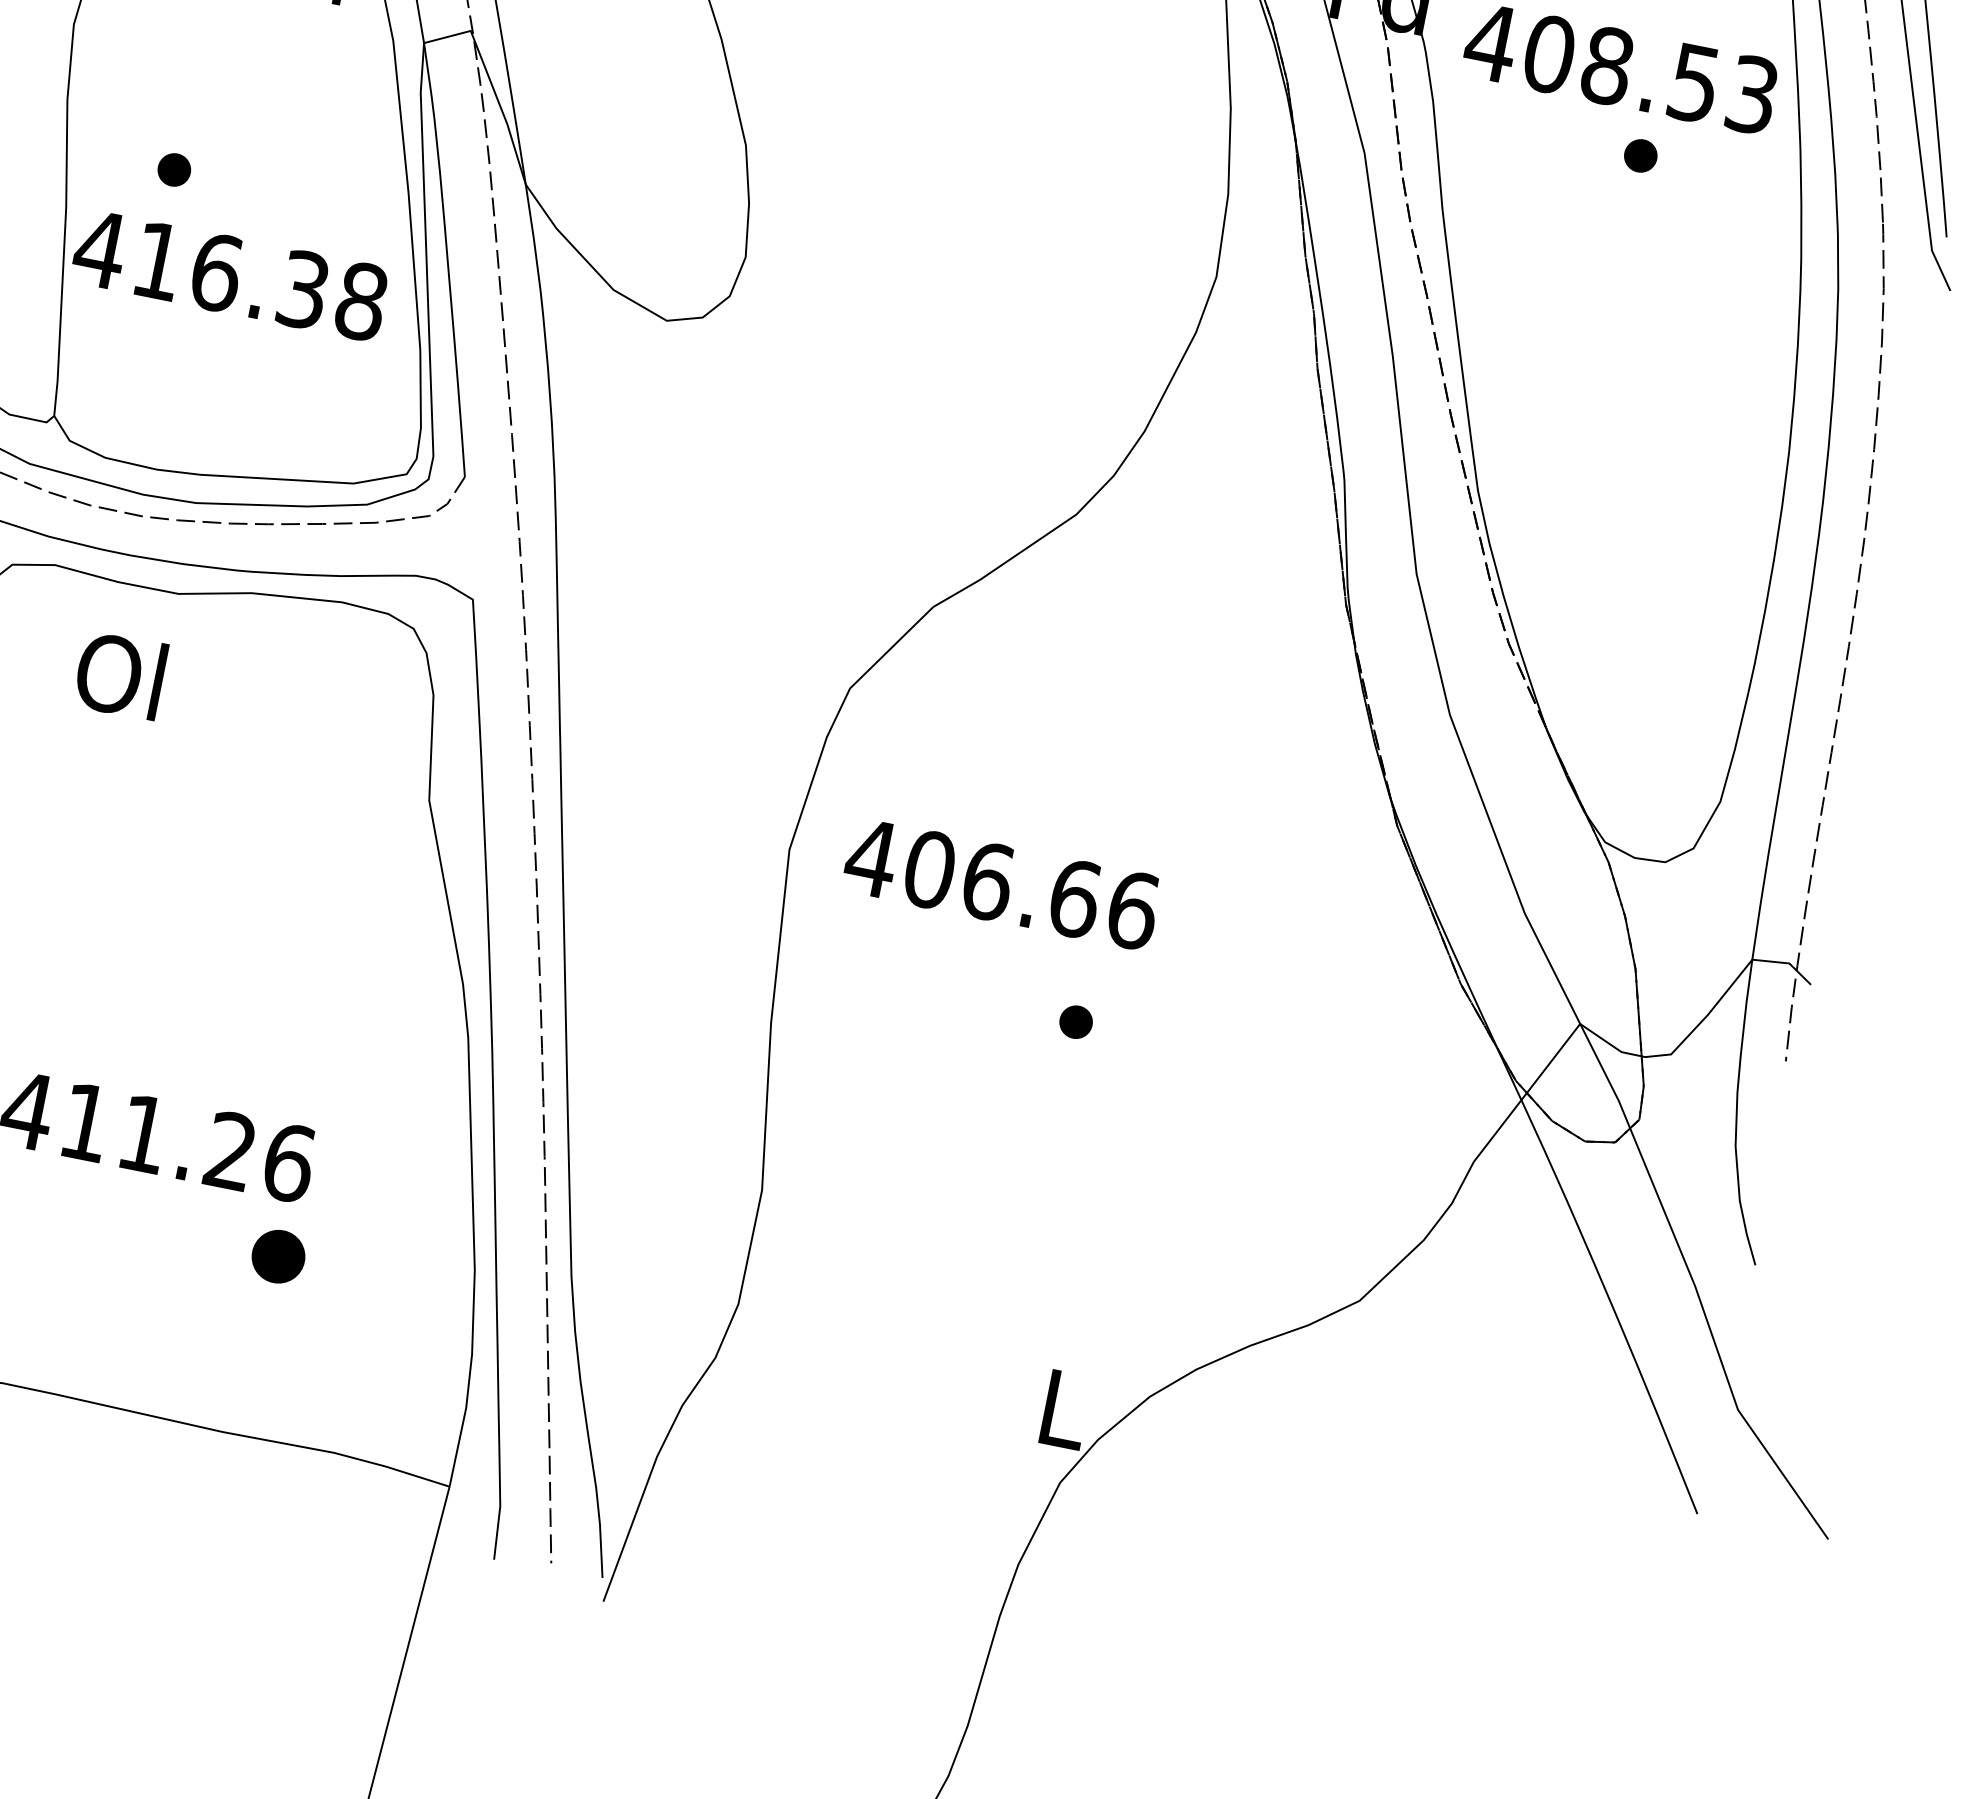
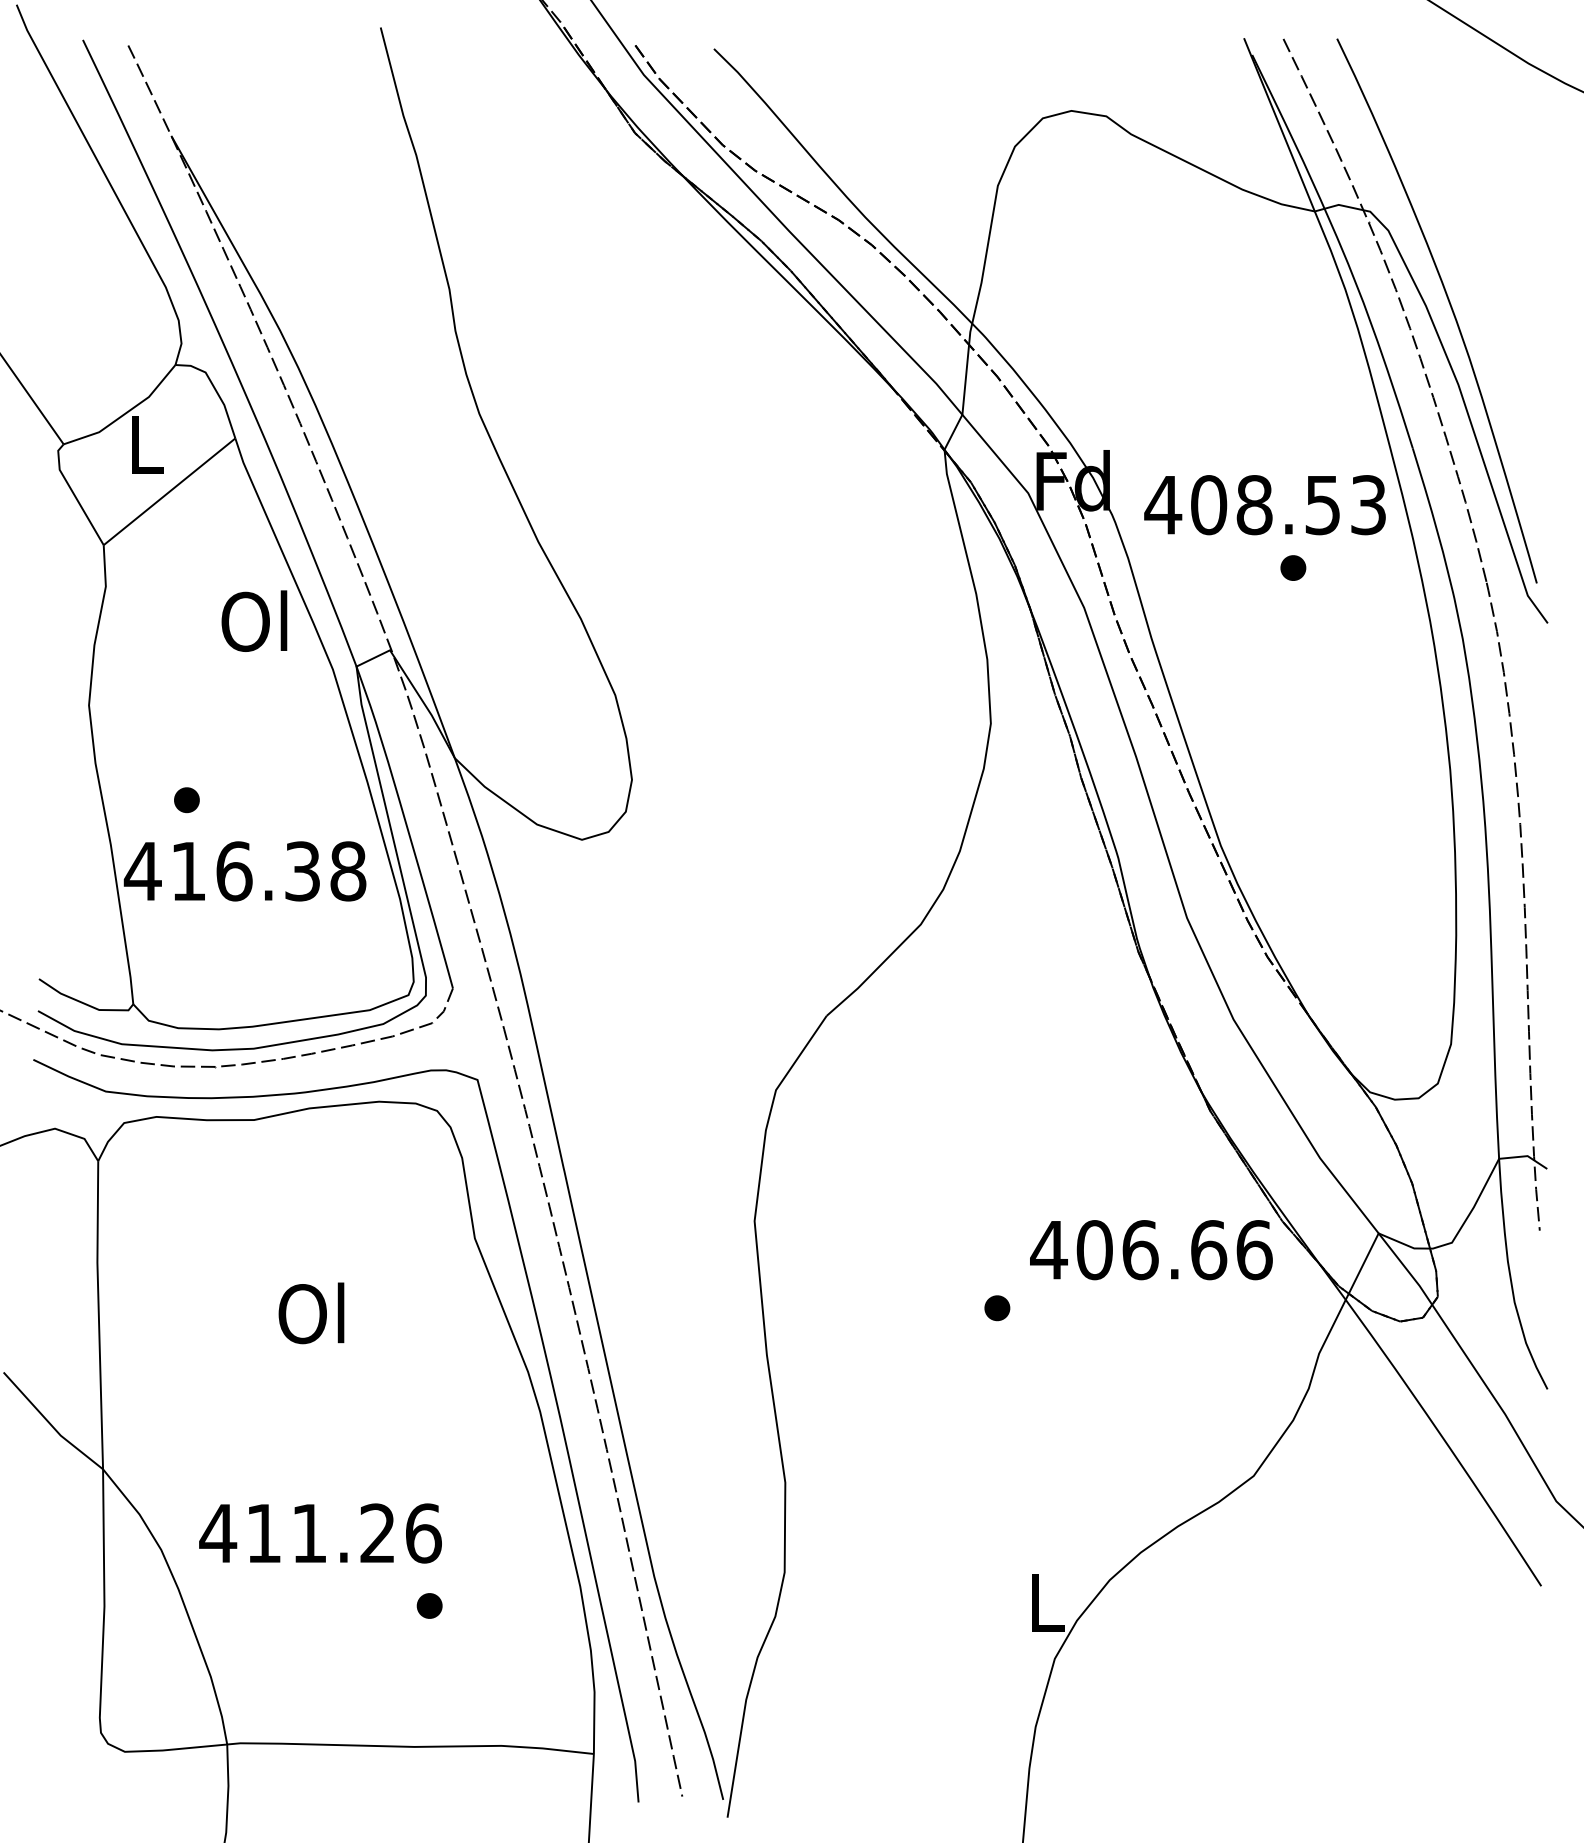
text: (120, 675) -> (311, 1313), moved
text: (1001, 884) -> (1151, 1250), moved
part: (278, 1256) -> (429, 1605), size x0.62

